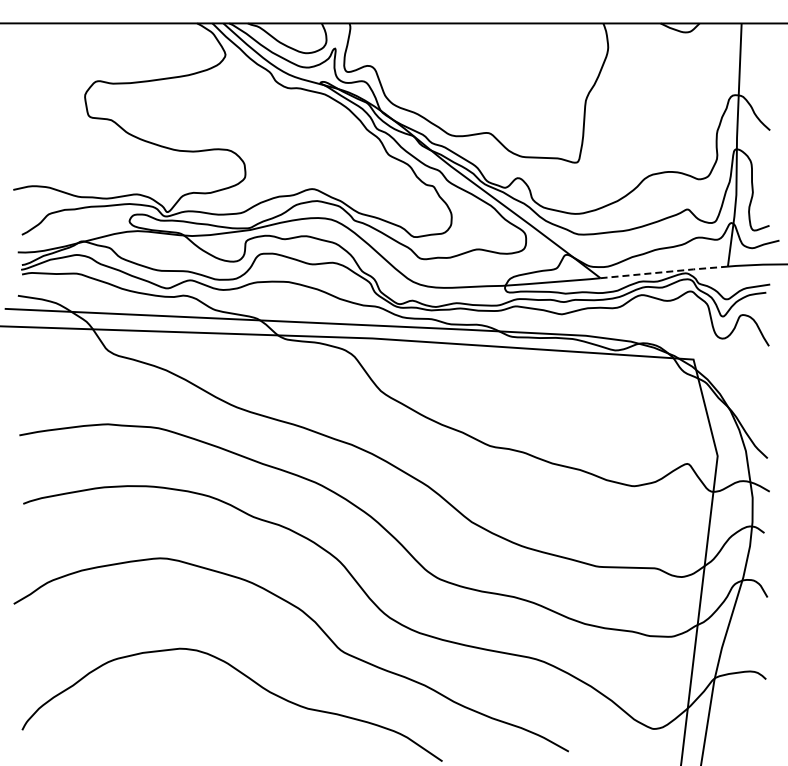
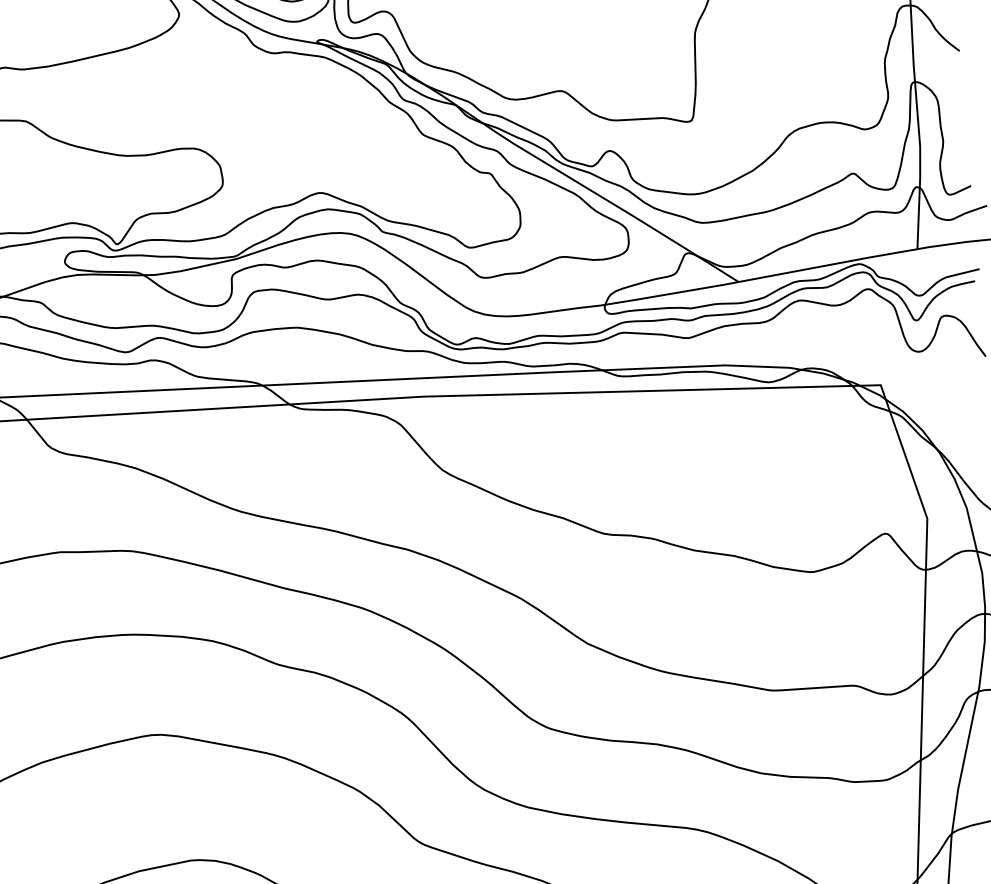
line: (664, 272) -> (828, 265), dashed -> solid

